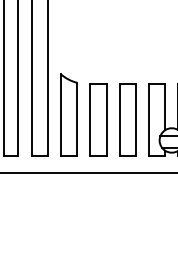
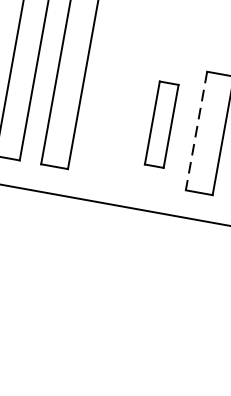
part: (68, 114) -> (114, 106), removed
part: (98, 119) -> (162, 123), size x0.7
line: (119, 120) -> (196, 131), solid -> dashed

